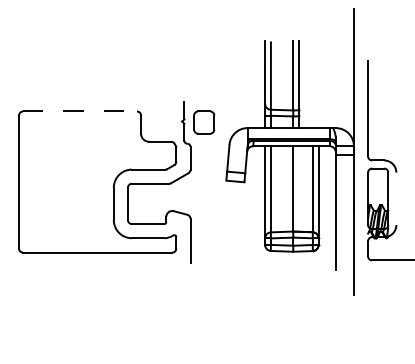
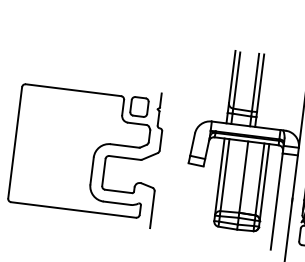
line: (80, 111) -> (73, 90), dashed -> solid
part: (204, 122) -> (139, 106), moved

